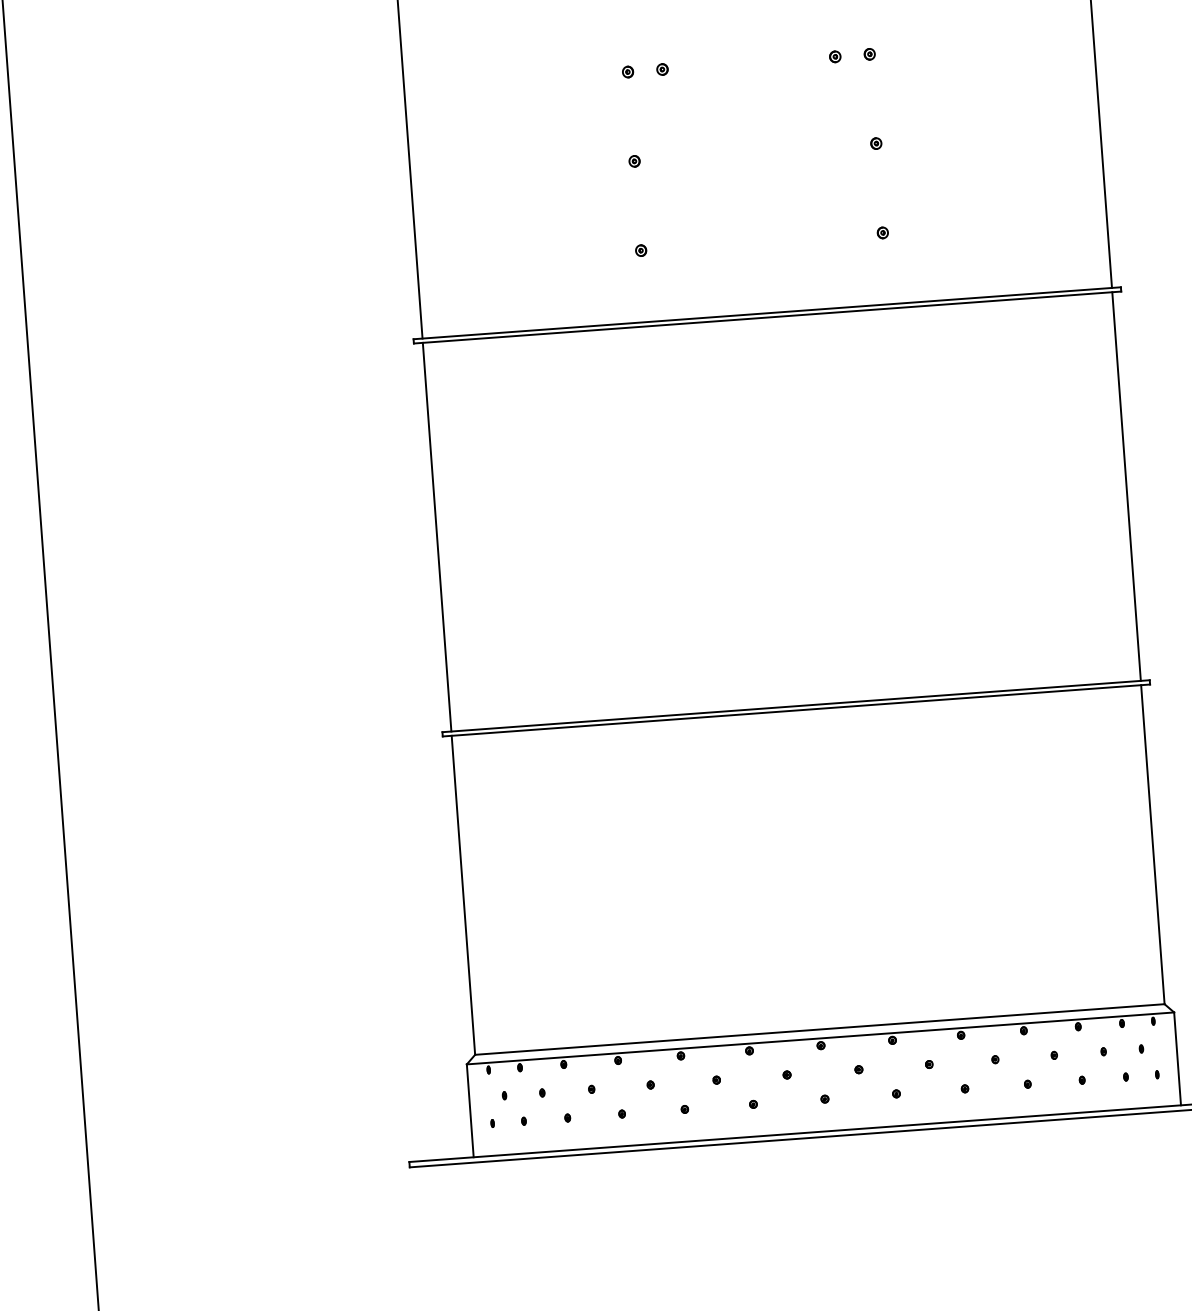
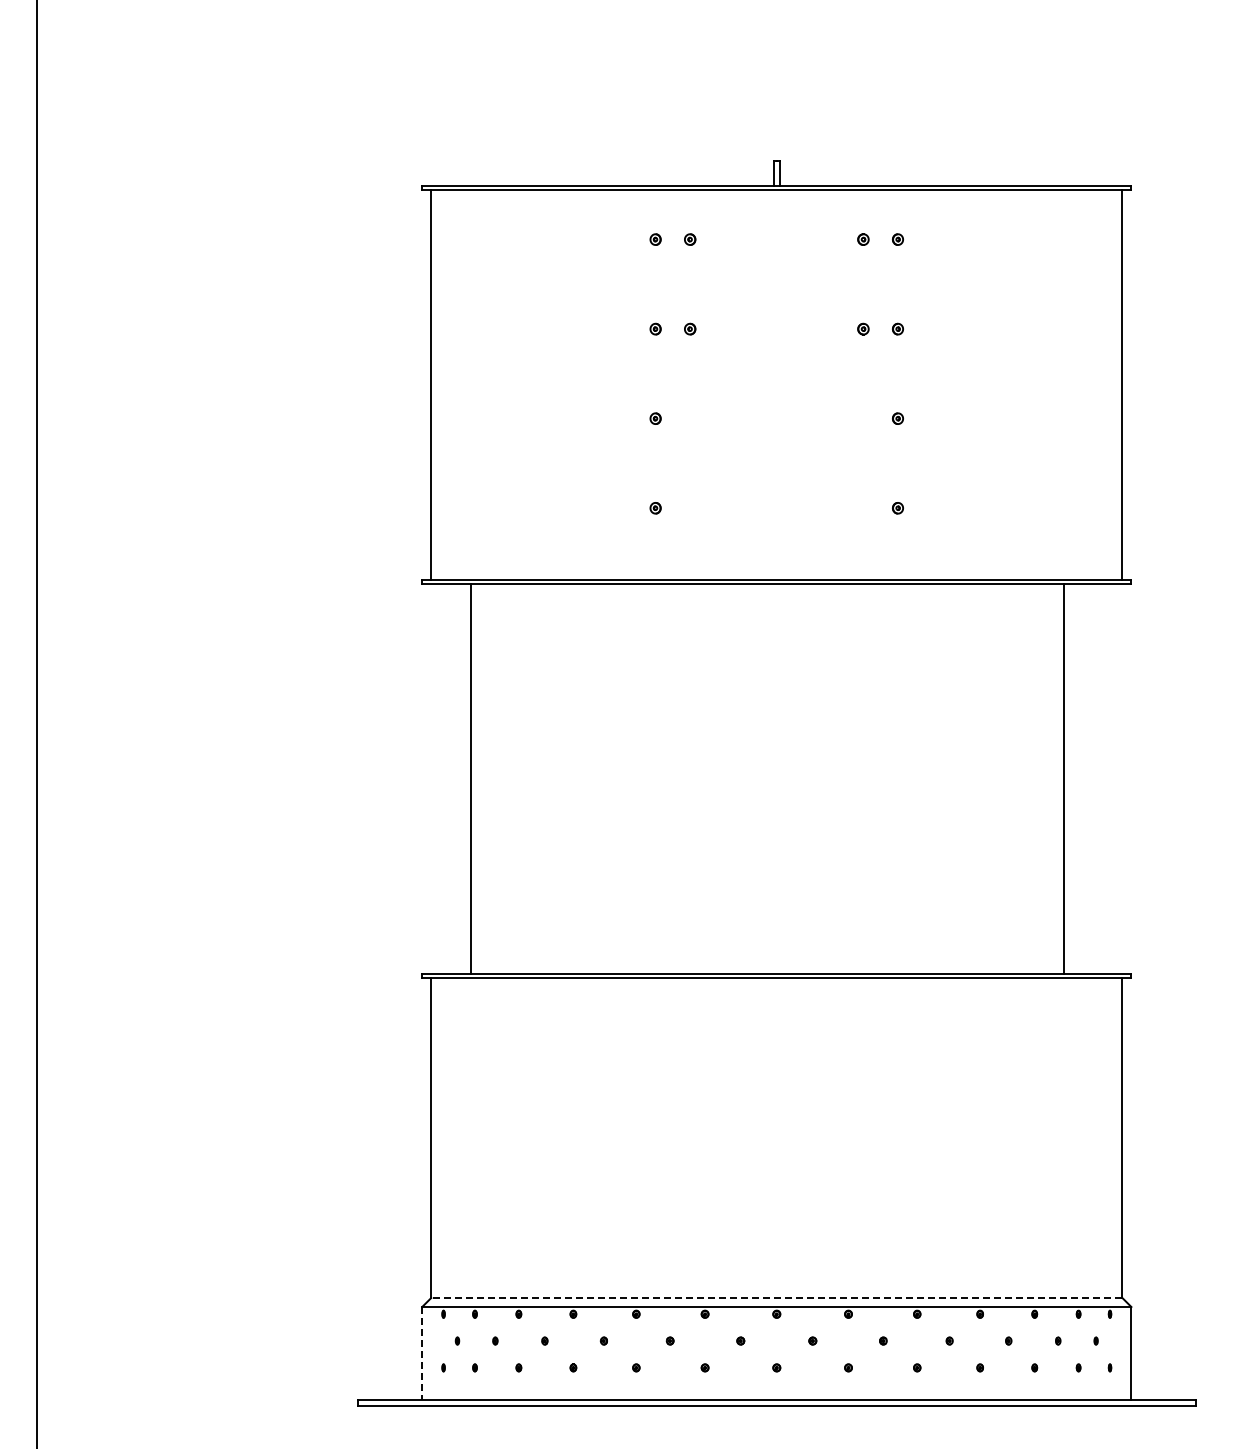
line: (1126, 486) -> (1064, 778), moved
line: (437, 536) -> (471, 778), moved
line: (819, 1029) -> (776, 1298), solid -> dashed
line: (470, 1110) -> (422, 1353), solid -> dashed

